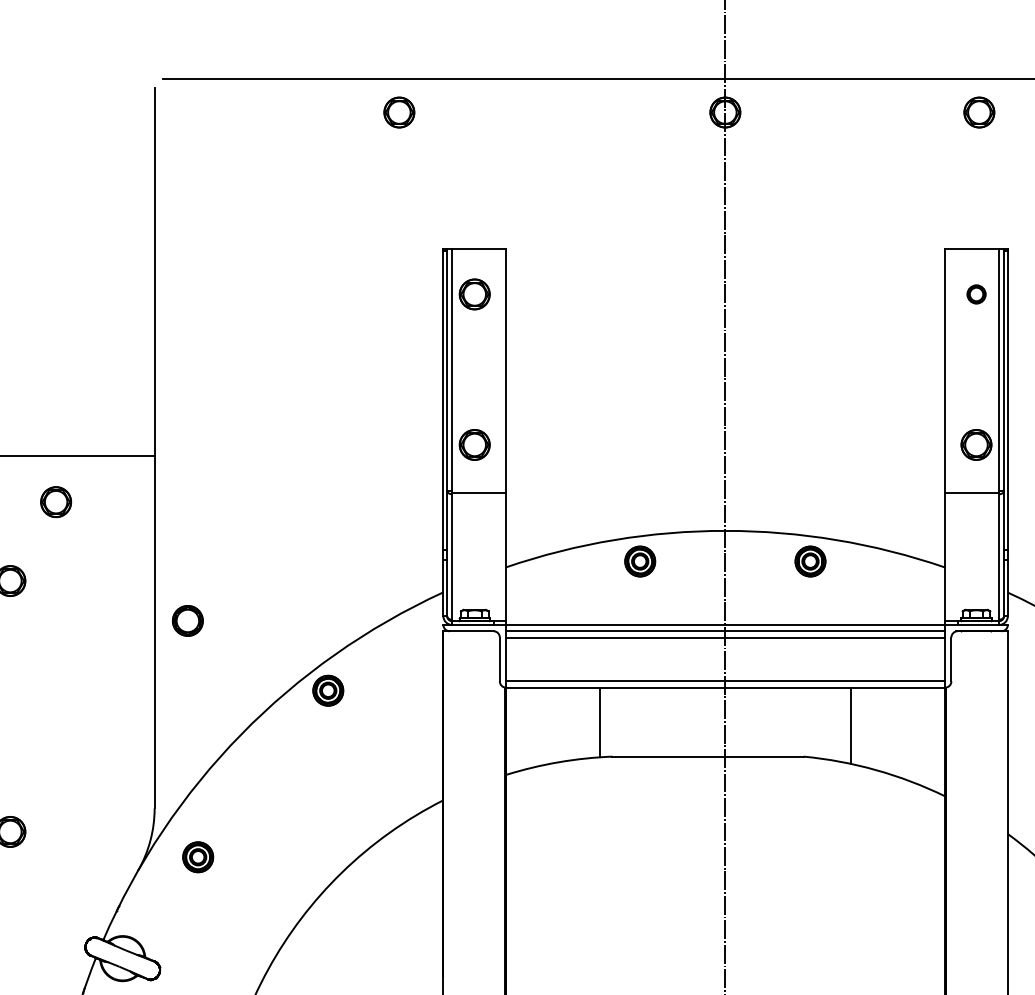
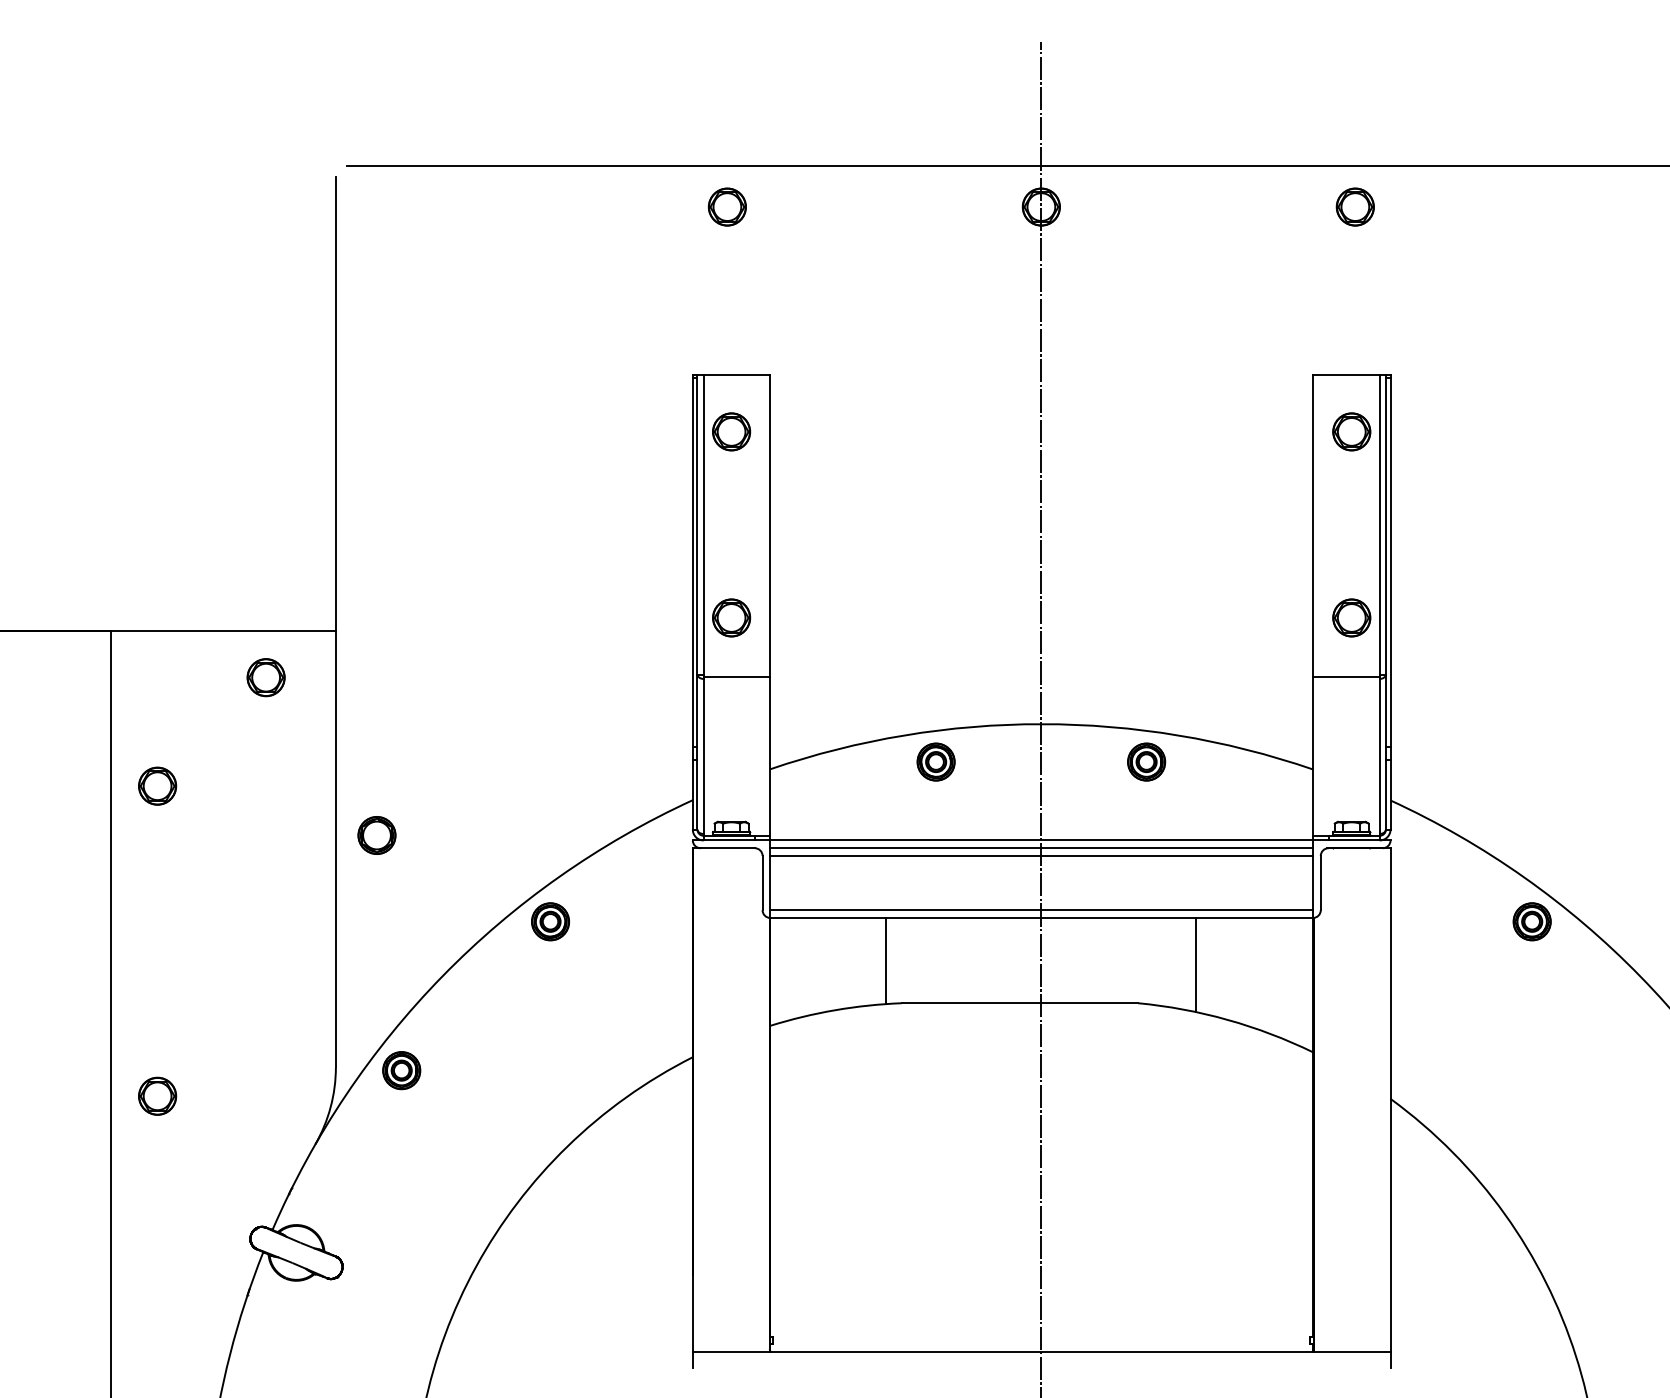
part: (398, 112) -> (726, 206), moved
part: (976, 294) -> (1351, 431), size x1.67
part: (55, 502) -> (265, 677), moved
part: (198, 857) -> (401, 1070), moved

